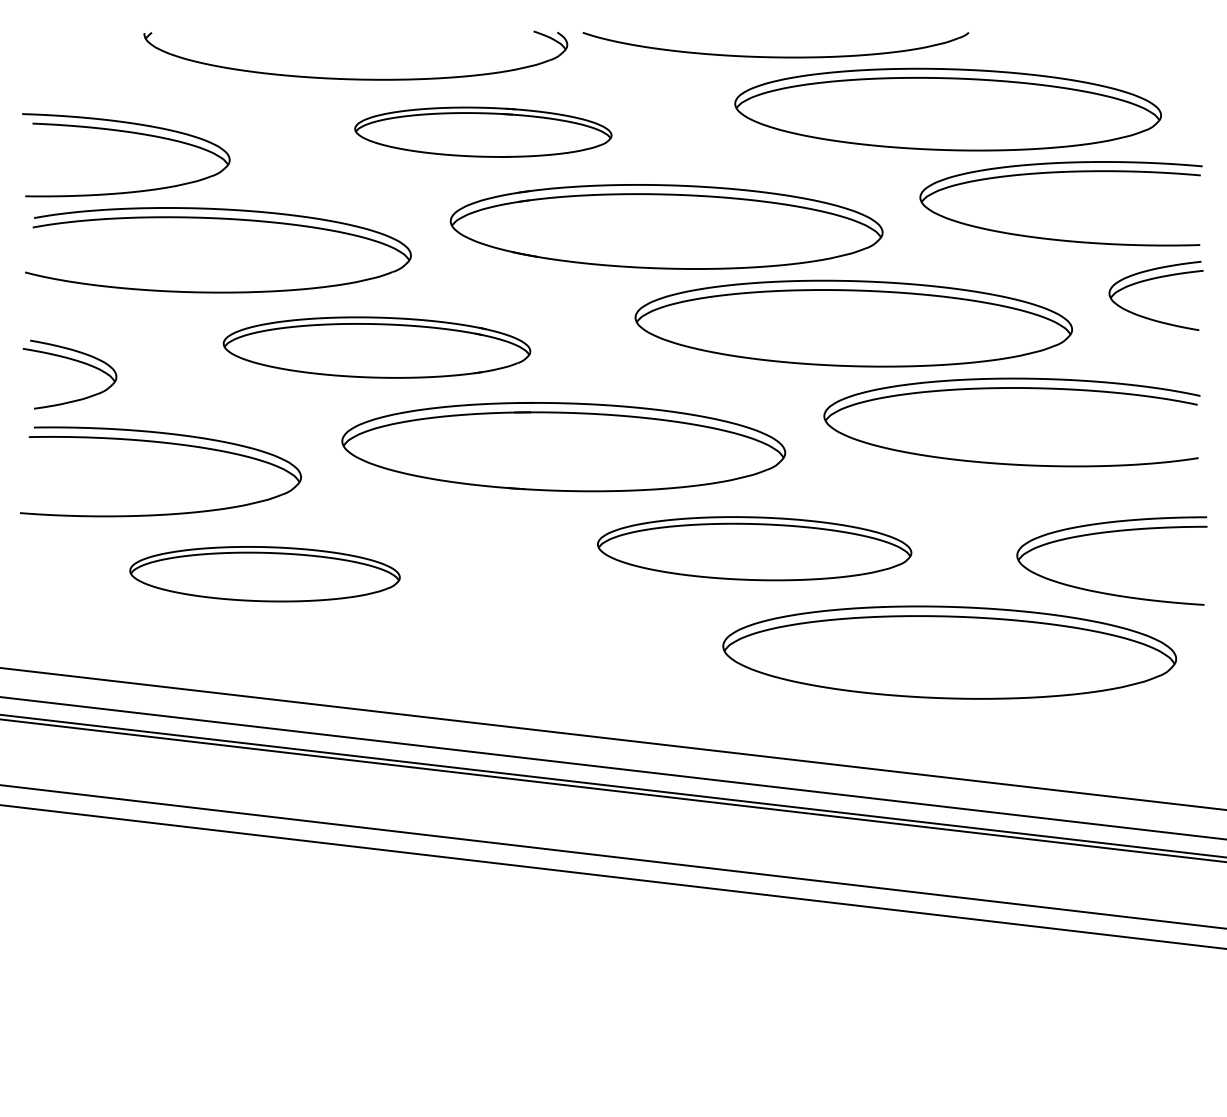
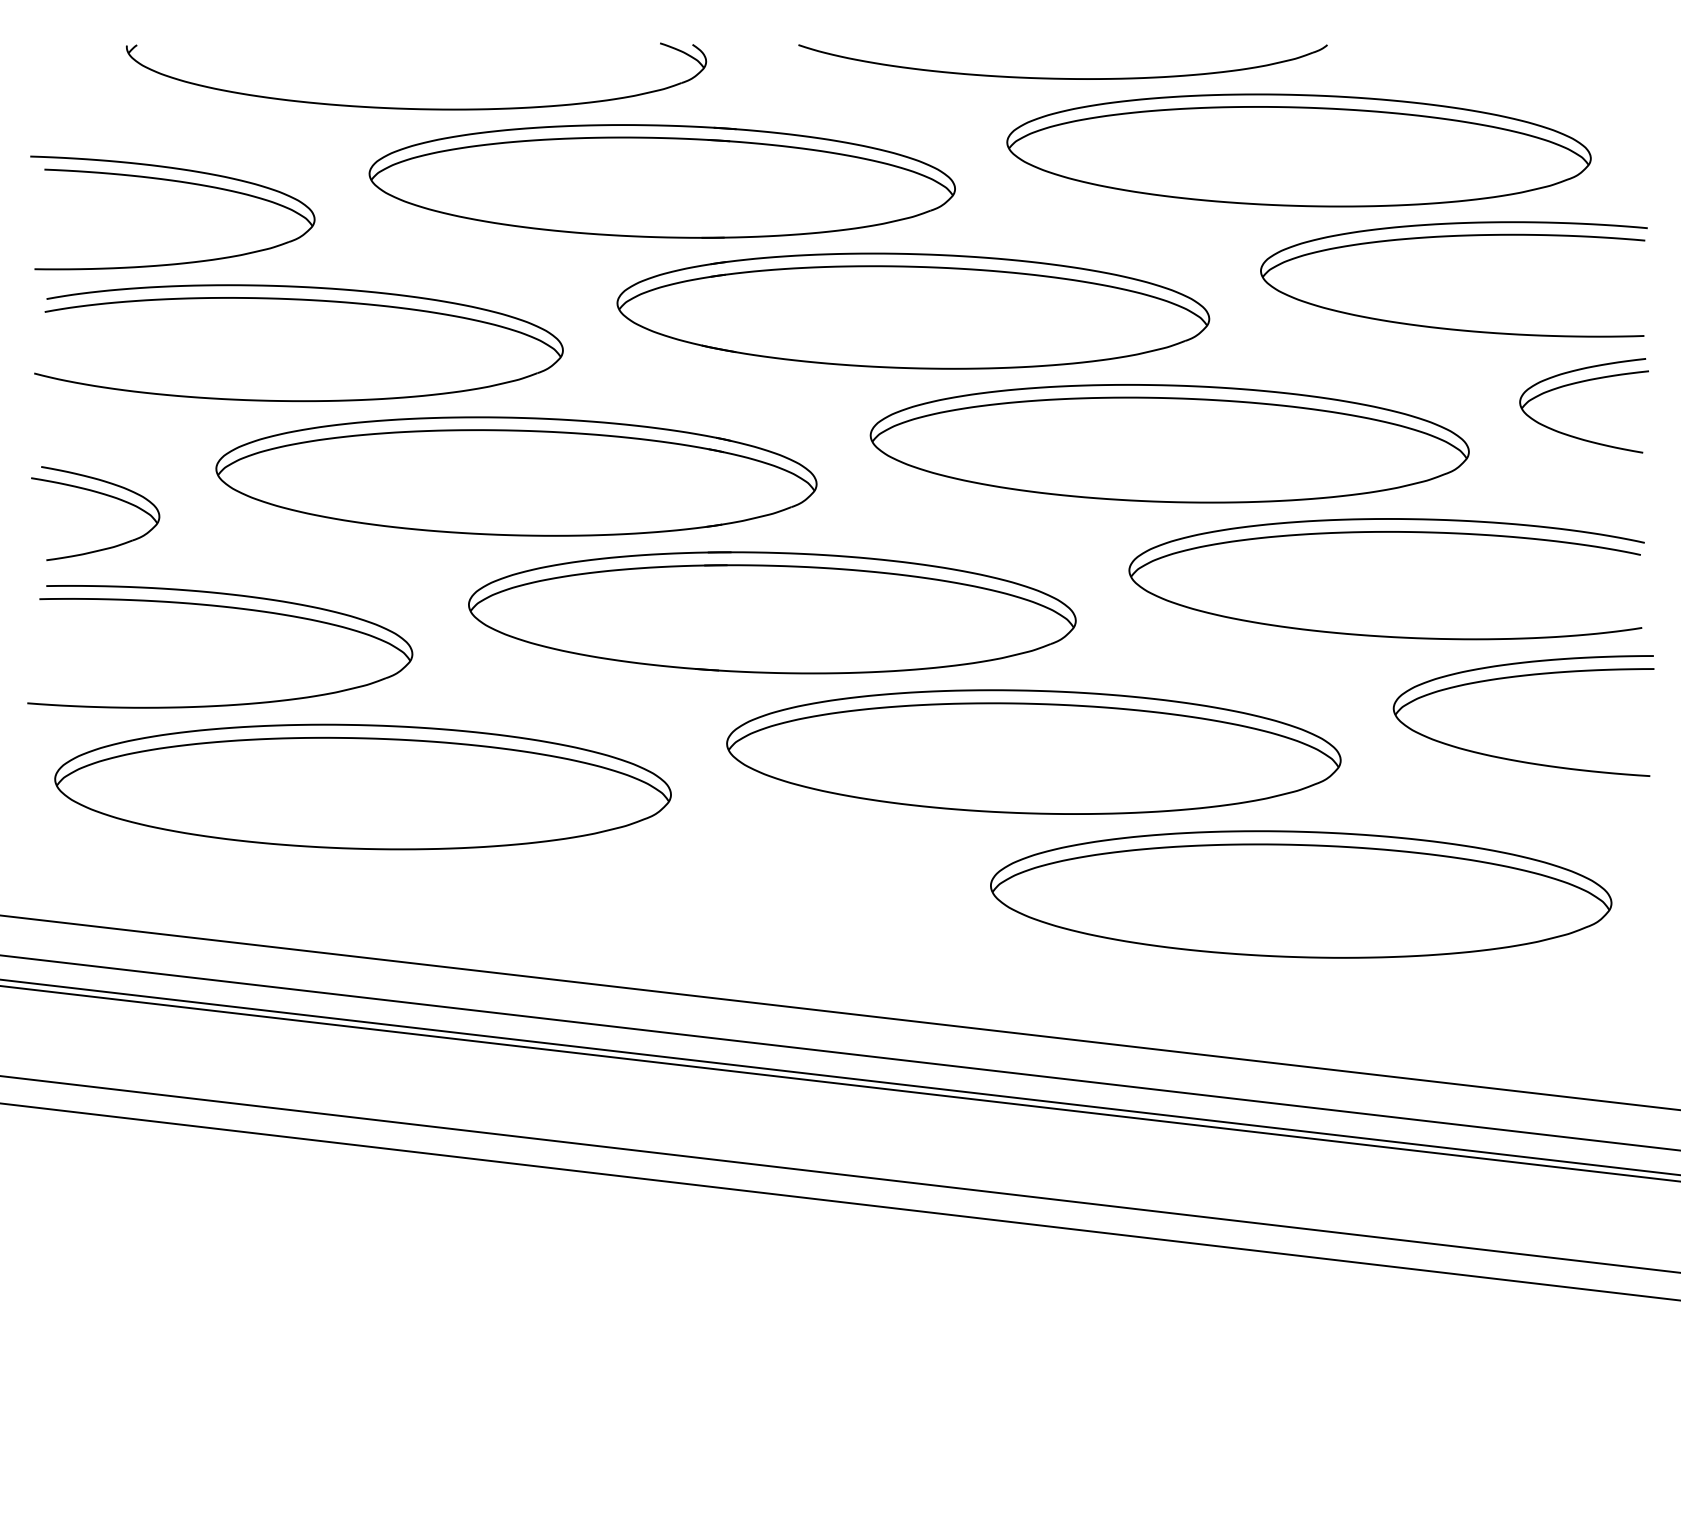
part: (355, 79) -> (416, 108), moved
part: (482, 132) -> (661, 181), size x1.67
part: (377, 347) -> (516, 476), size x1.43
part: (1108, 532) -> (1518, 677), moved
part: (754, 548) -> (1033, 751), size x1.43
part: (264, 573) -> (362, 786), size x1.67

